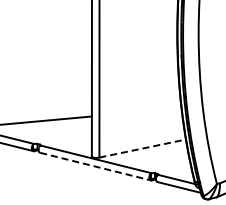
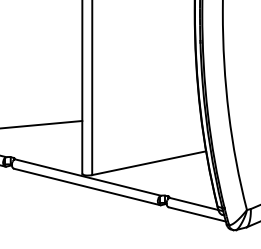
line: (143, 148) -> (150, 163), dashed -> solid
line: (96, 166) -> (88, 186), dashed -> solid

